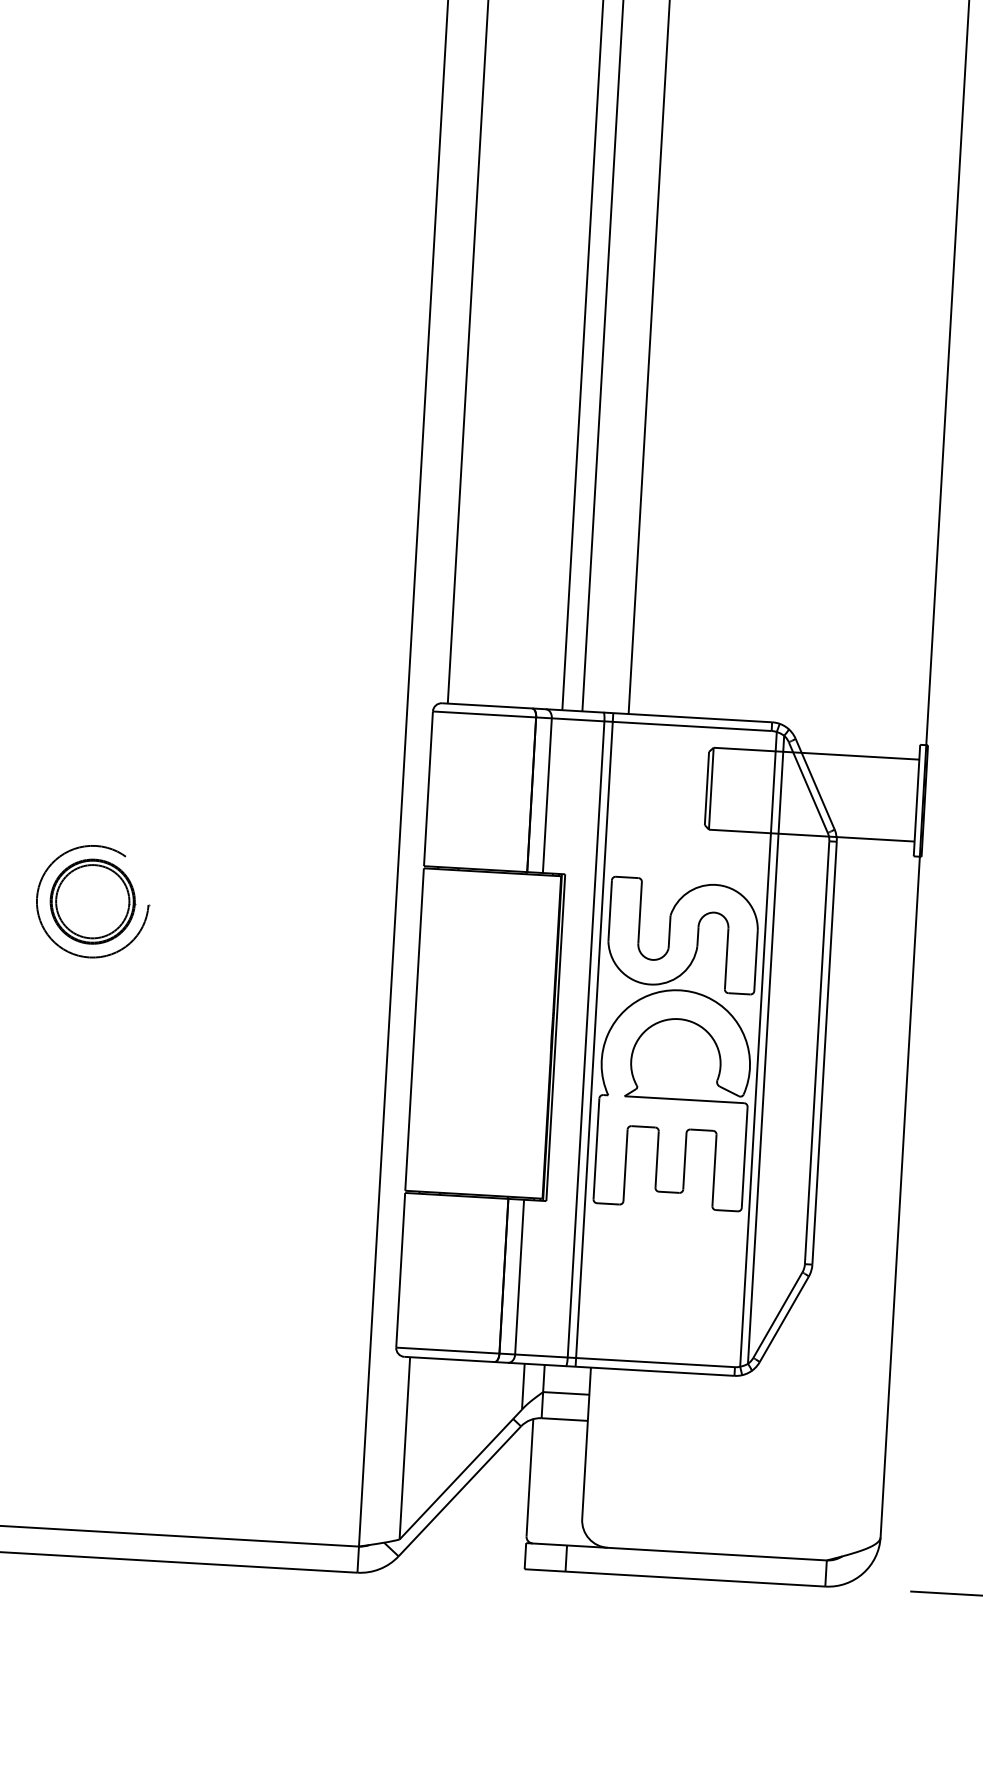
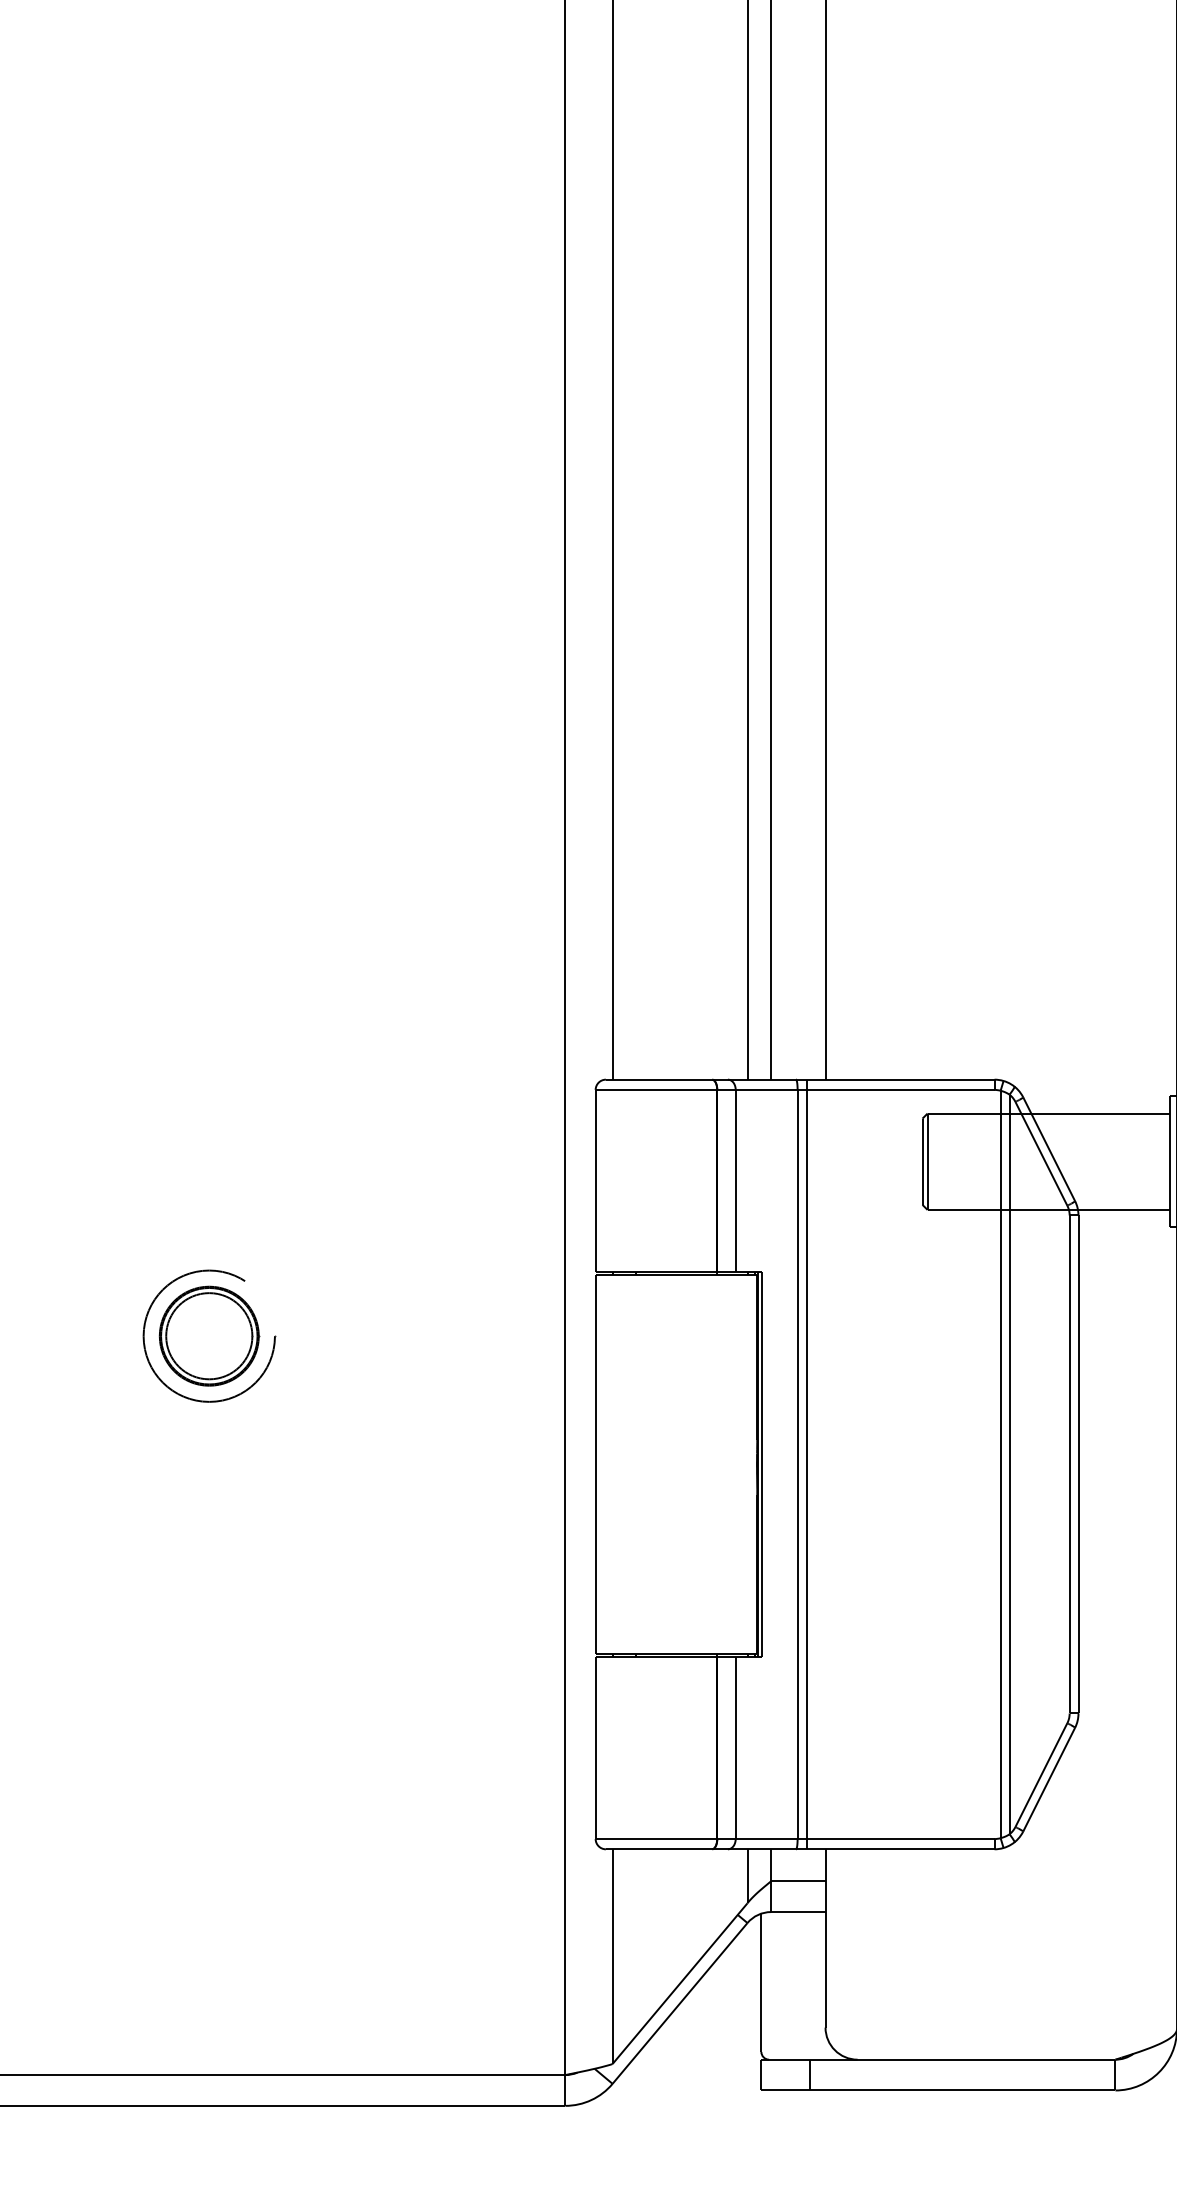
part: (678, 1020) -> (904, 1435), removed

